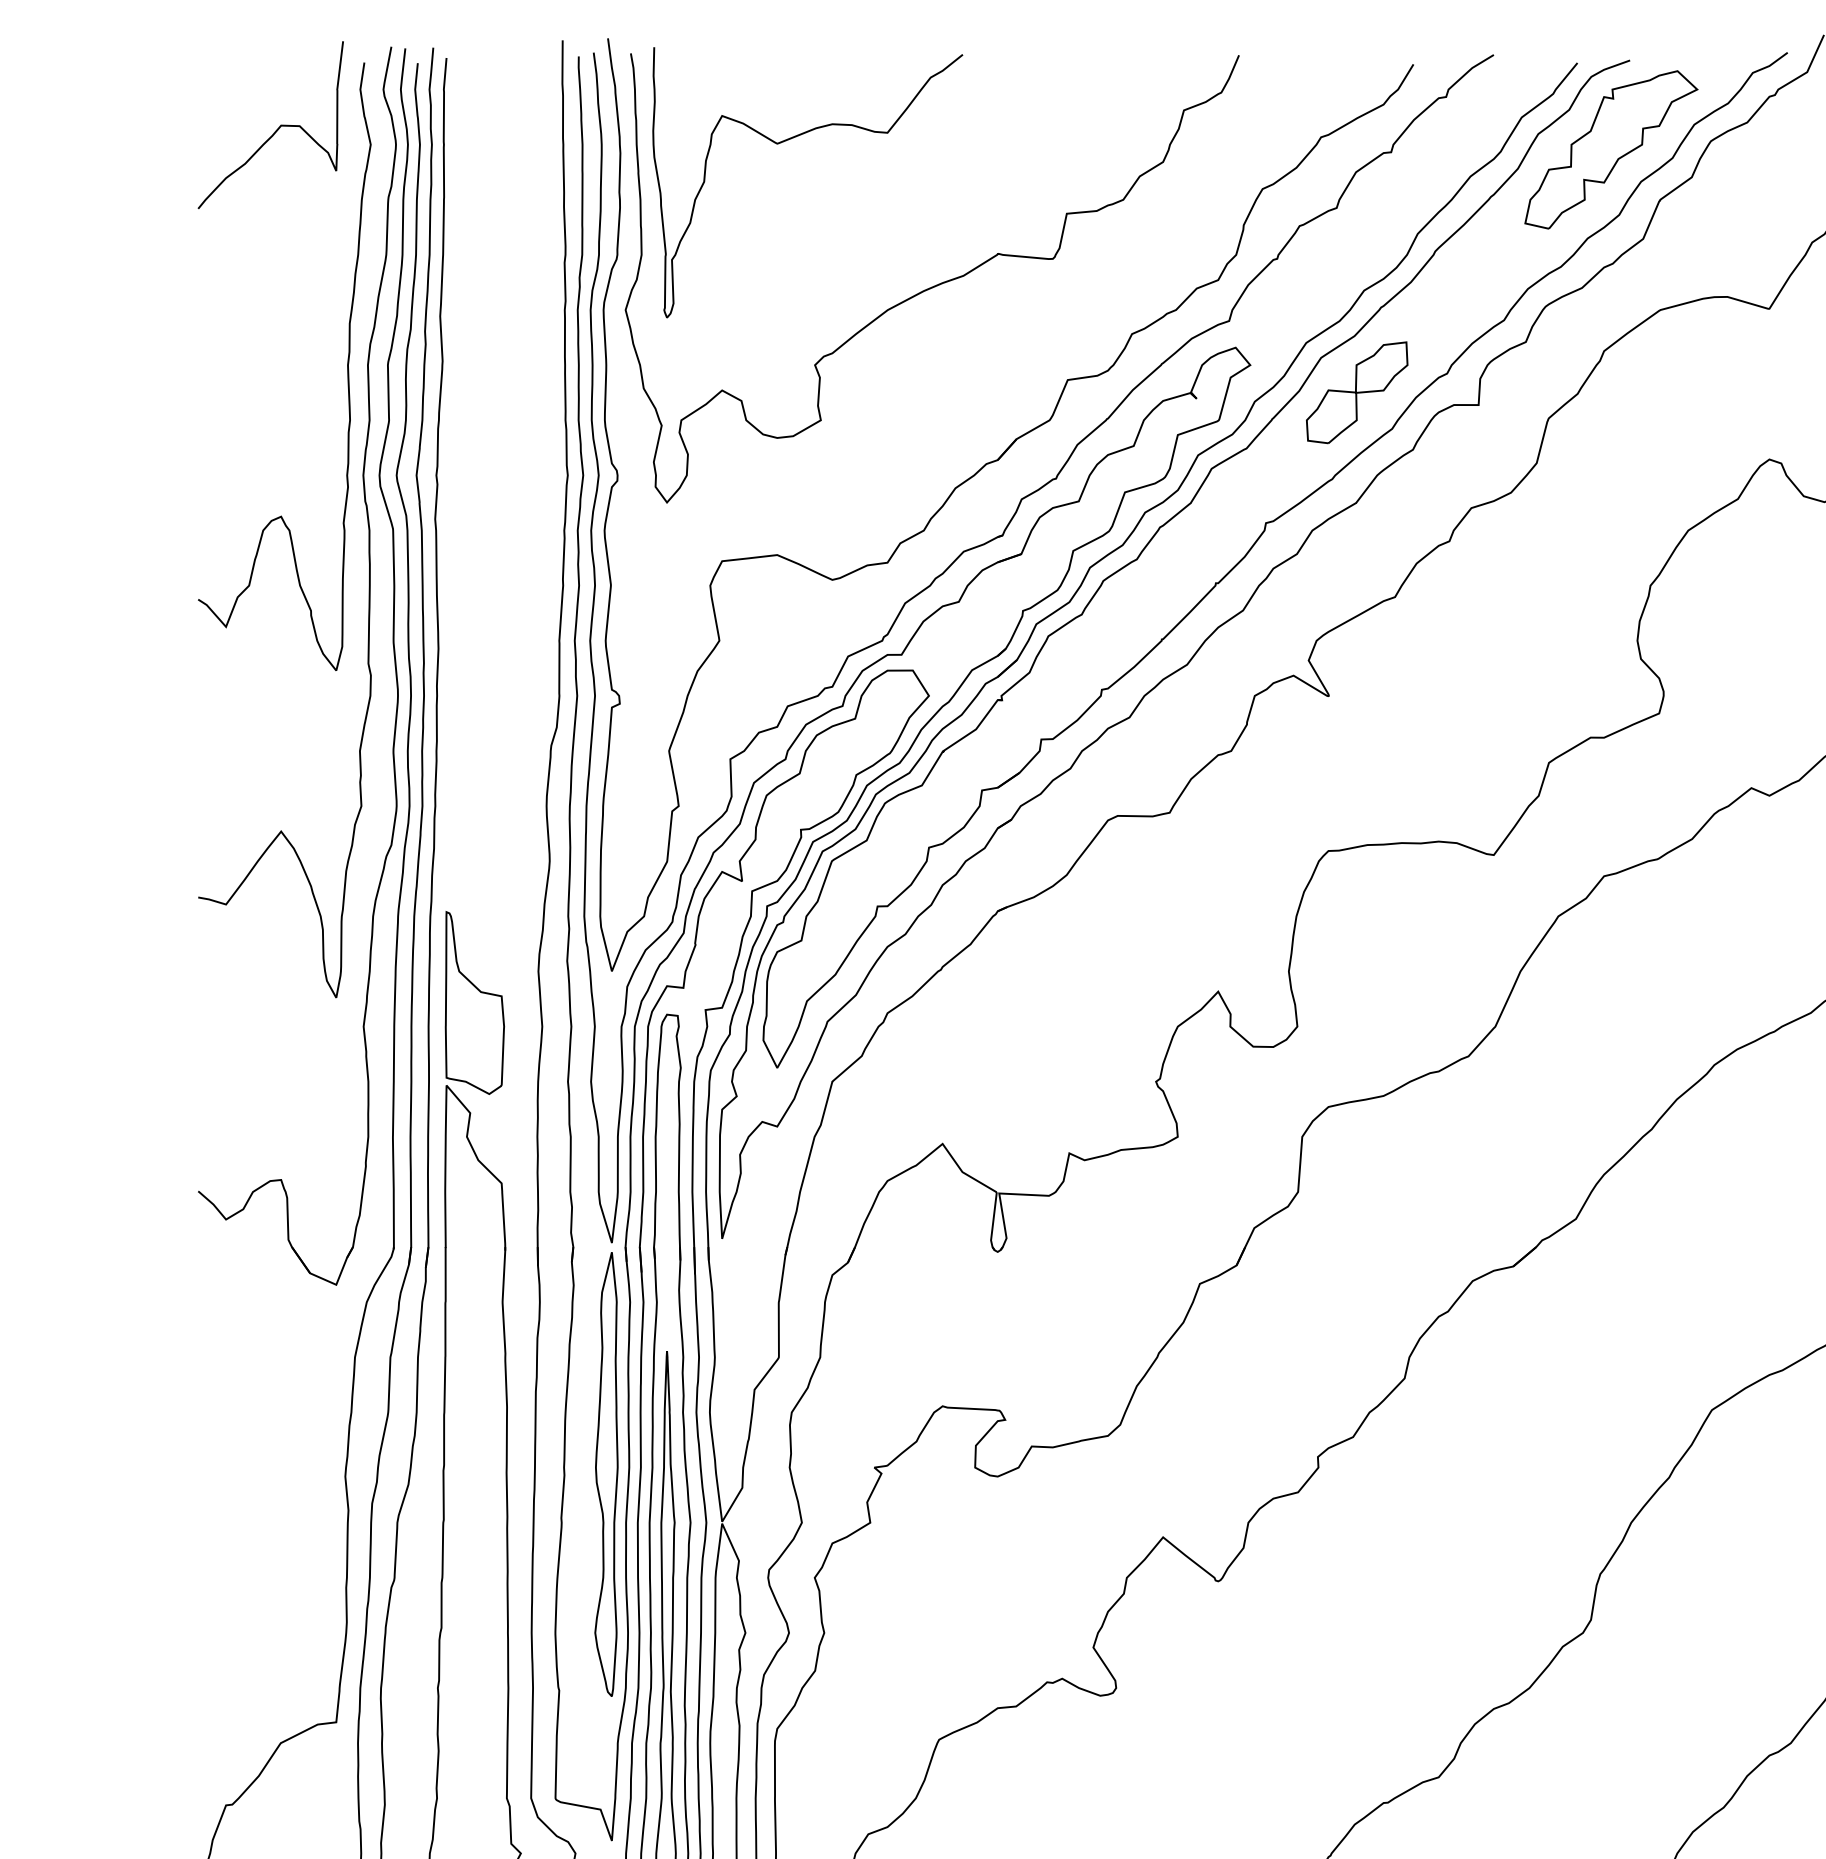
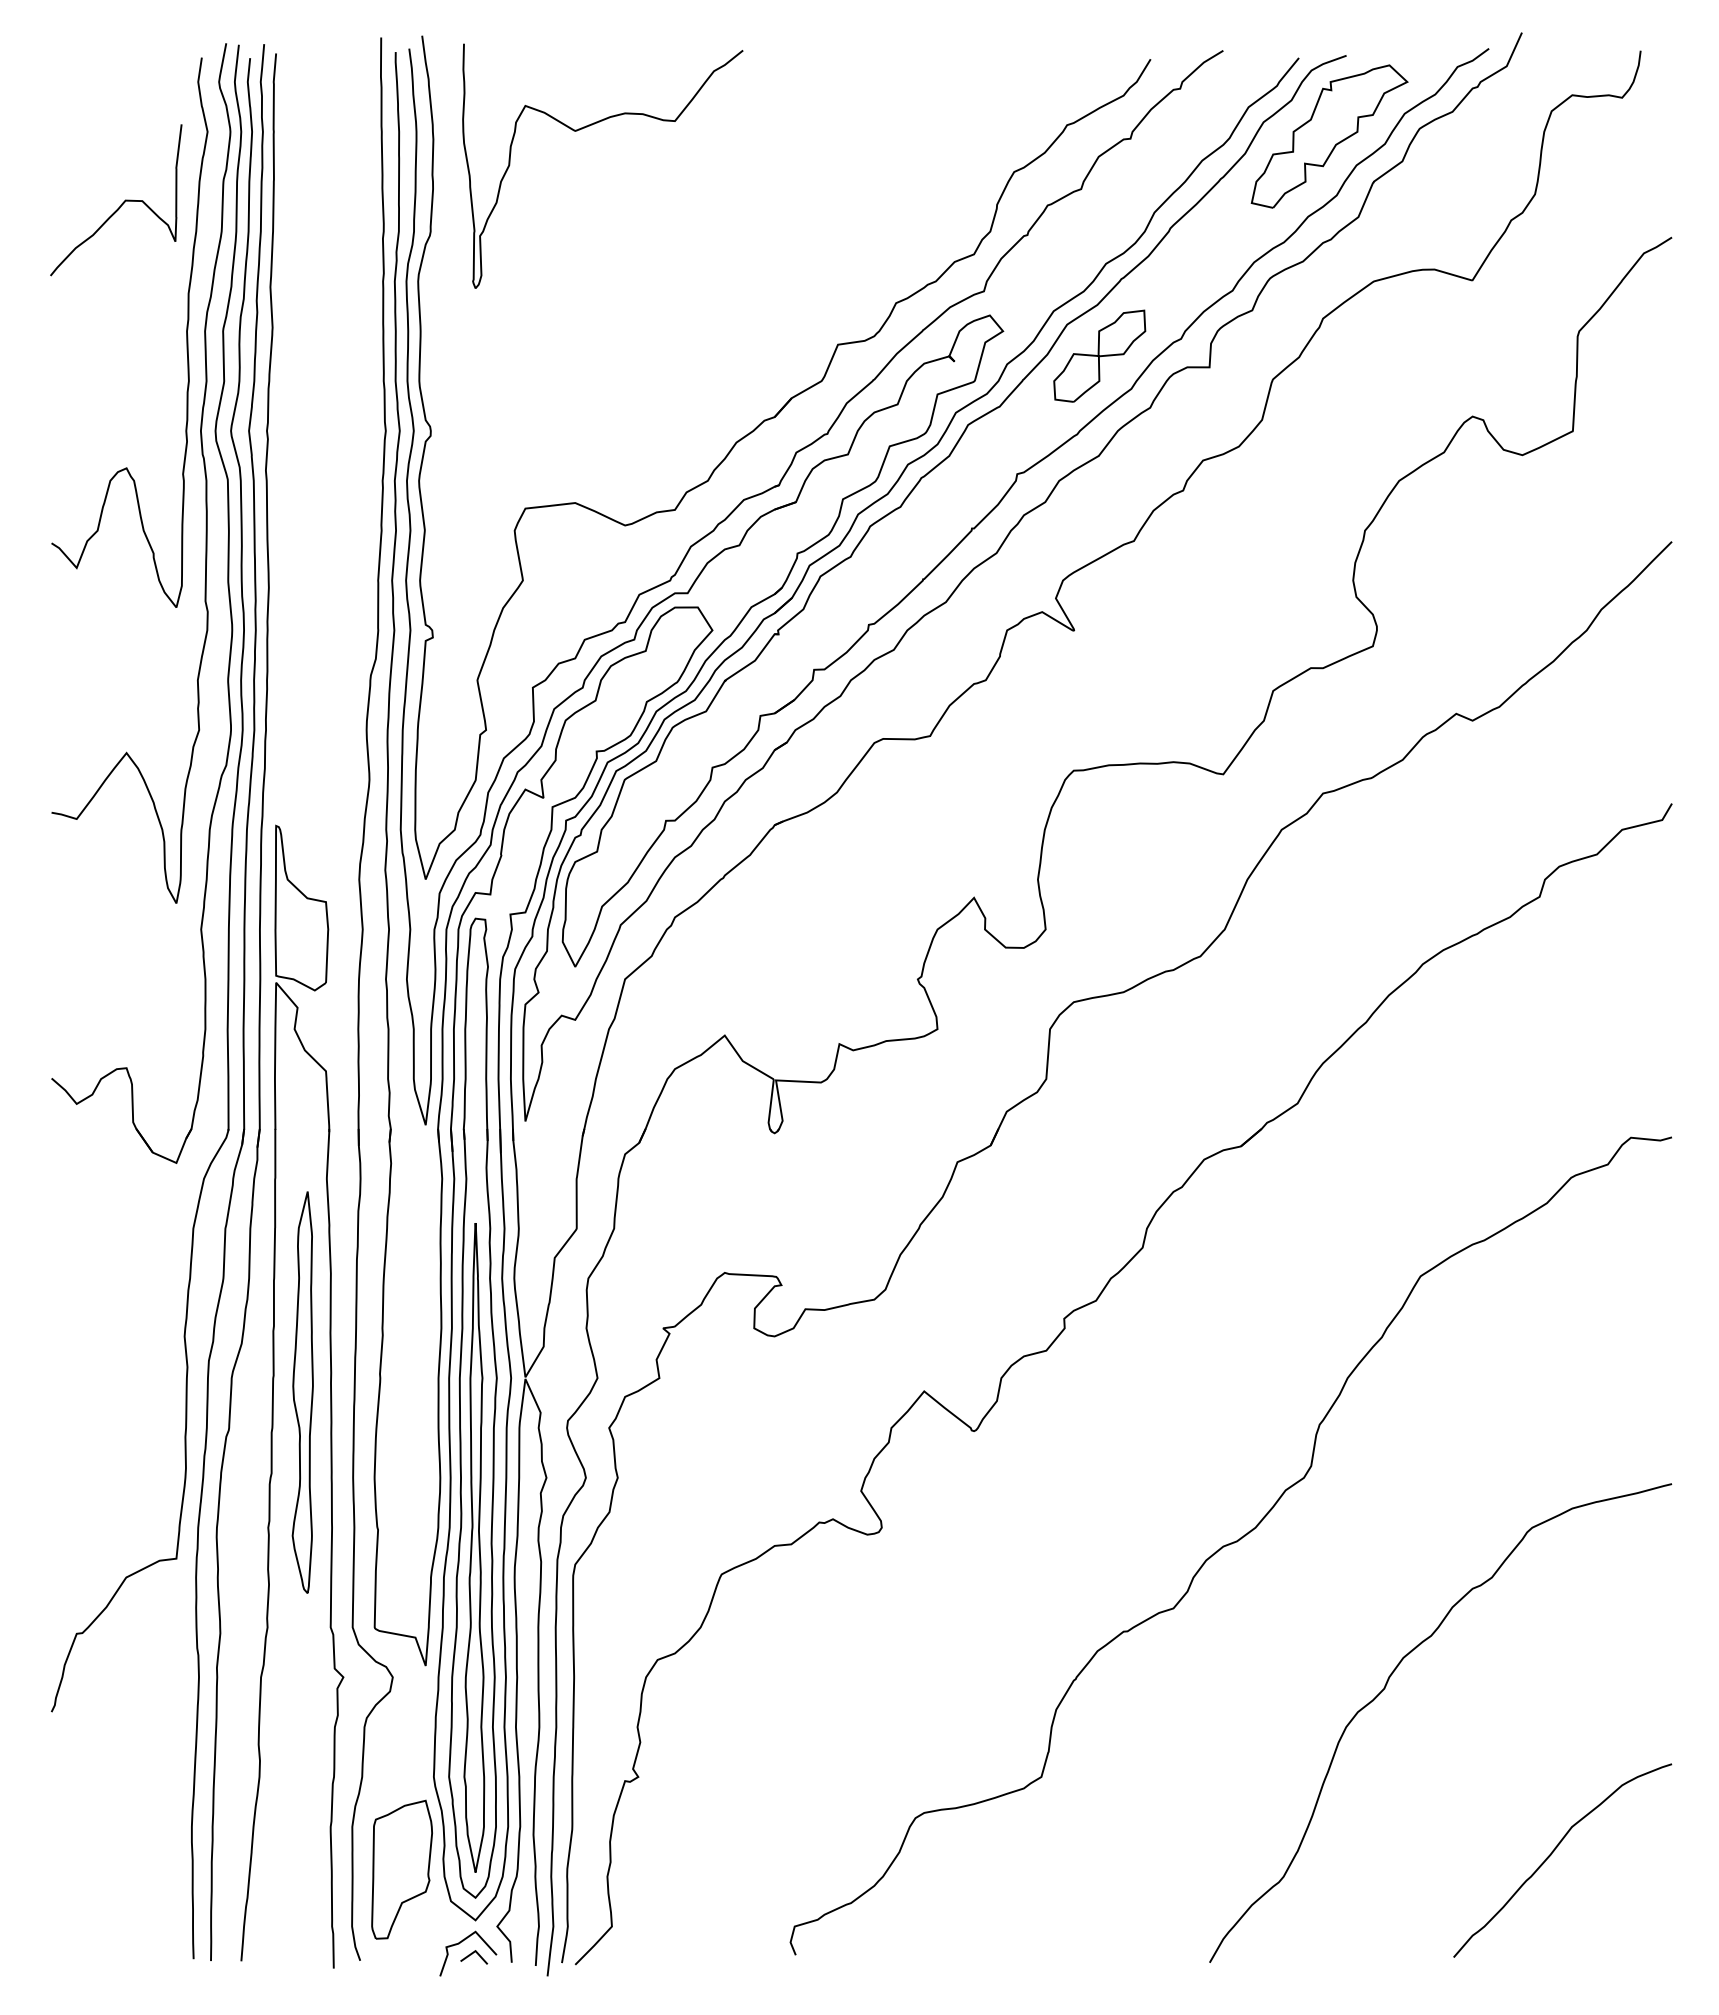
curve: (276, 128) -> (121, 203), moved
part: (935, 284) -> (718, 258), removed
part: (606, 1474) -> (302, 1392), moved

